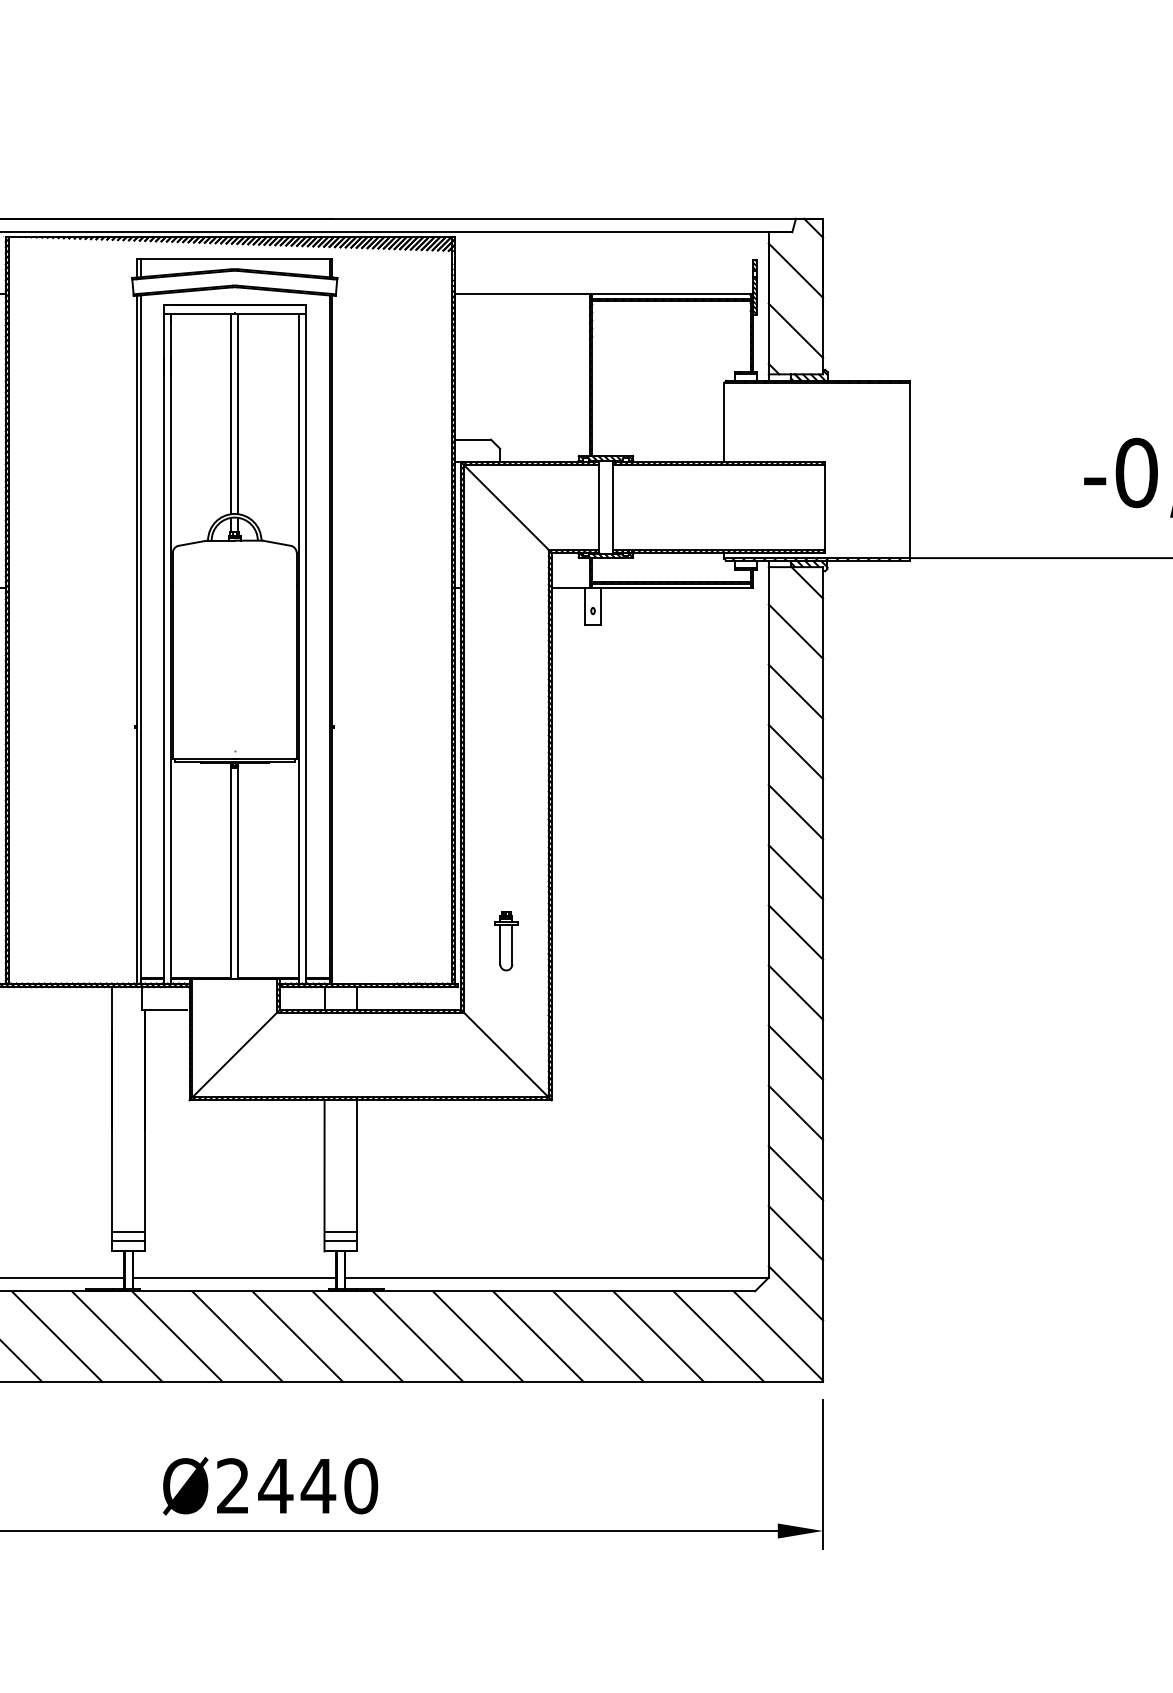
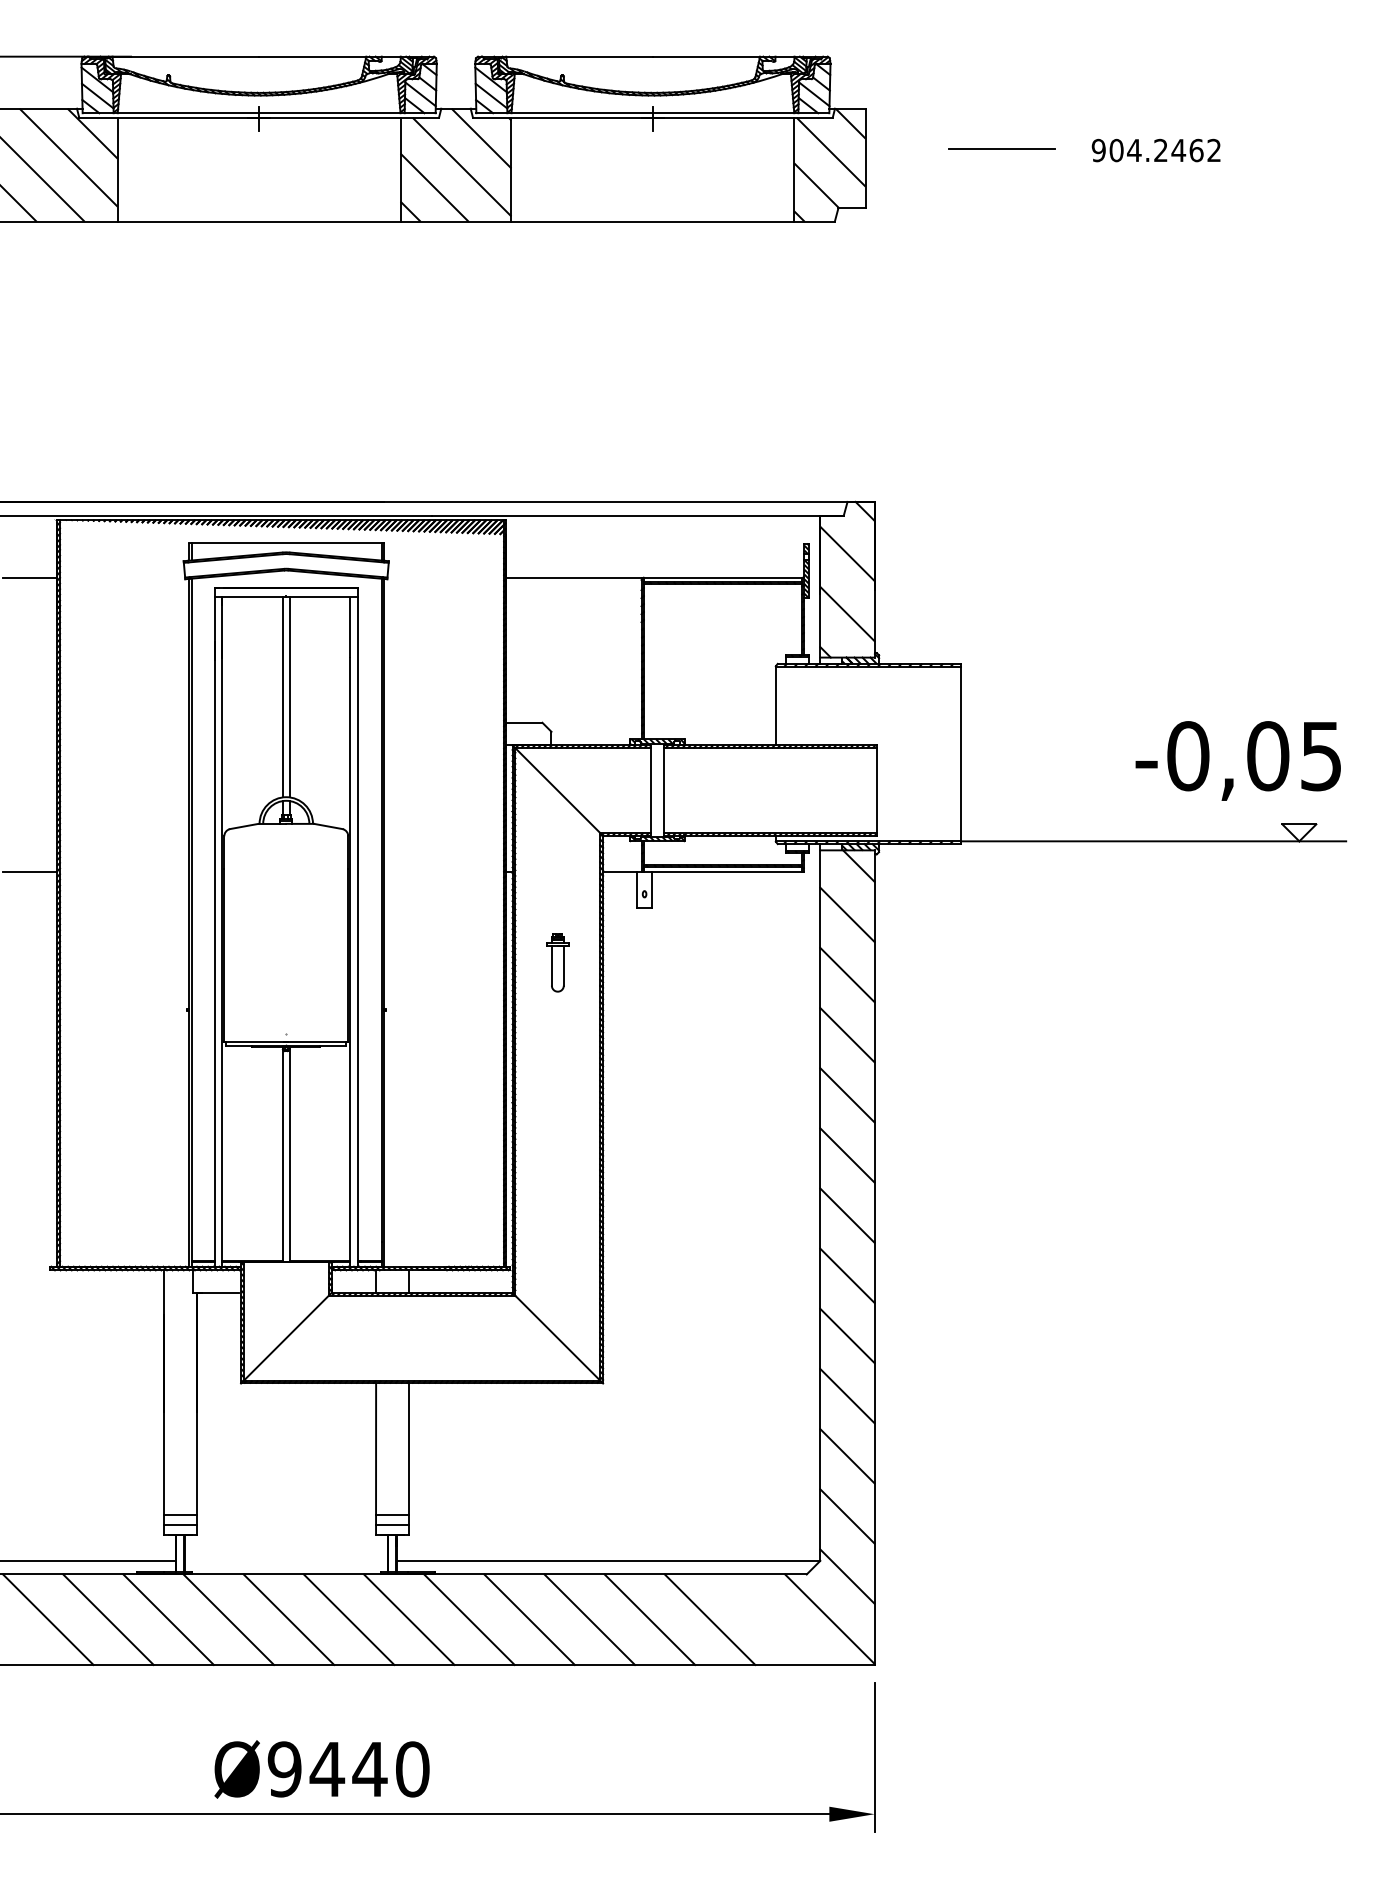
part: (505, 941) -> (557, 962), moved
line: (233, 1277) -> (285, 1560), removed
line: (718, 1336) -> (770, 1619), removed
text: (232, 1486) -> (284, 1769), Ø2440 -> Ø9440

